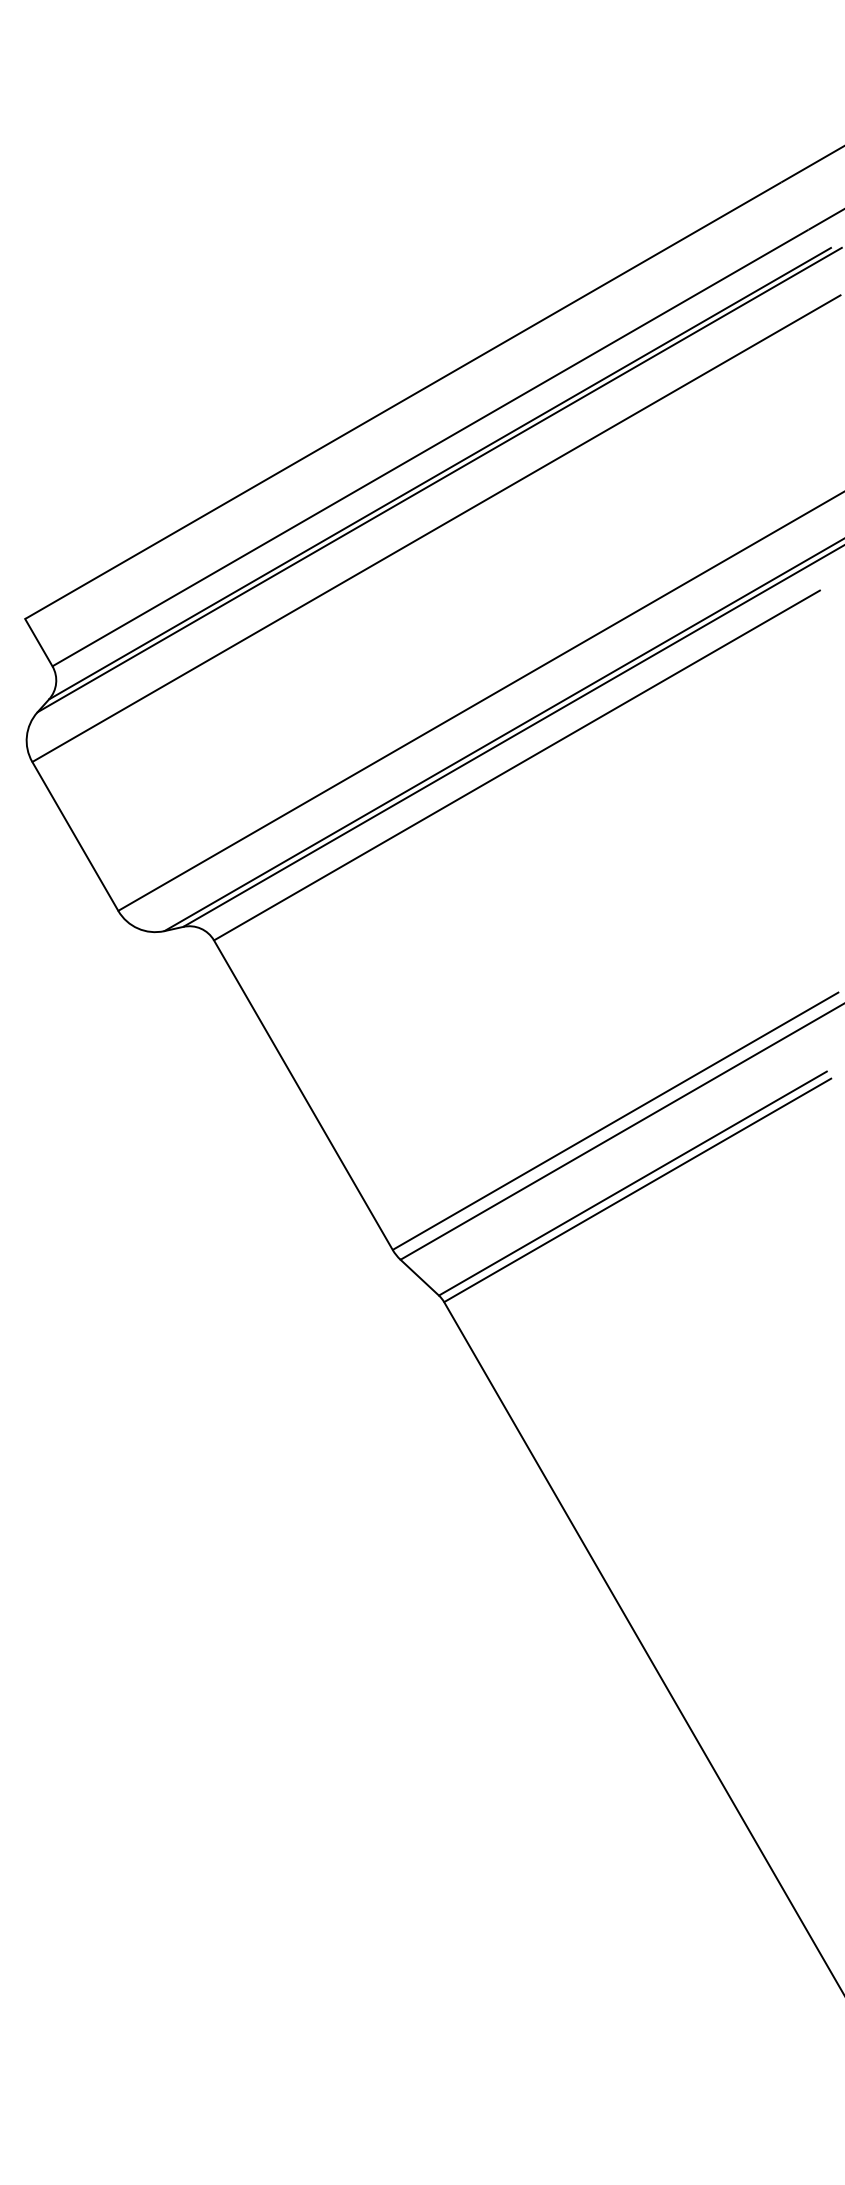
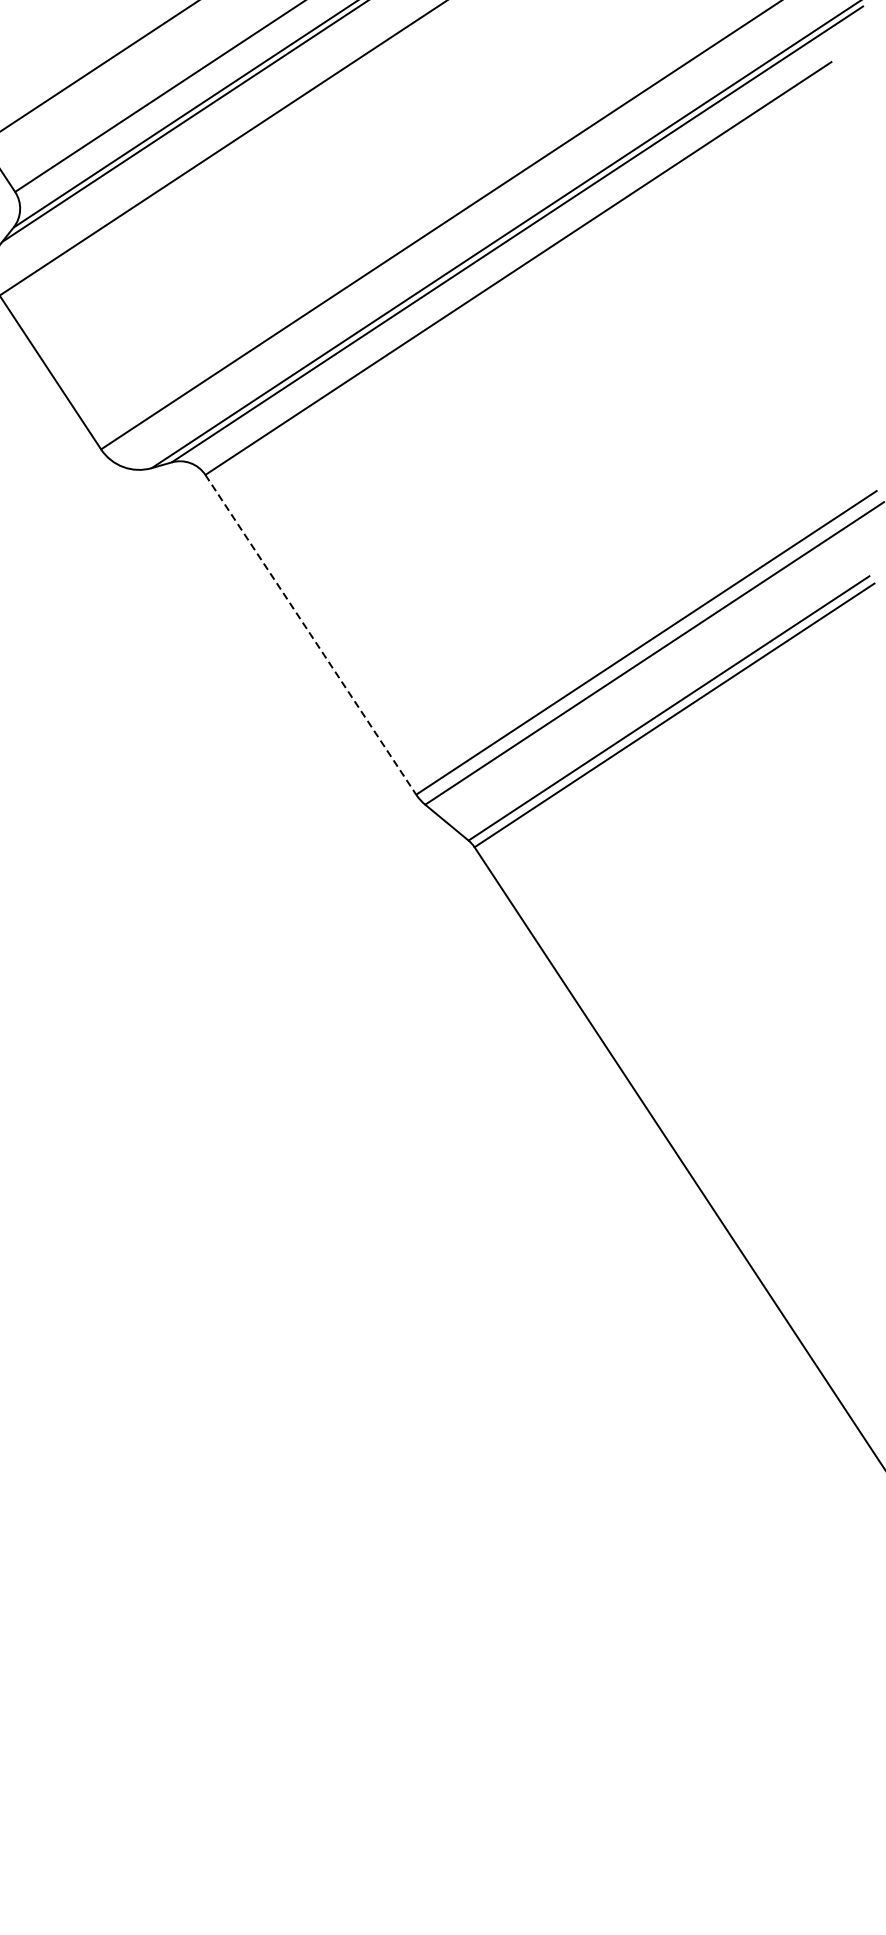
line: (303, 1095) -> (310, 635), solid -> dashed

